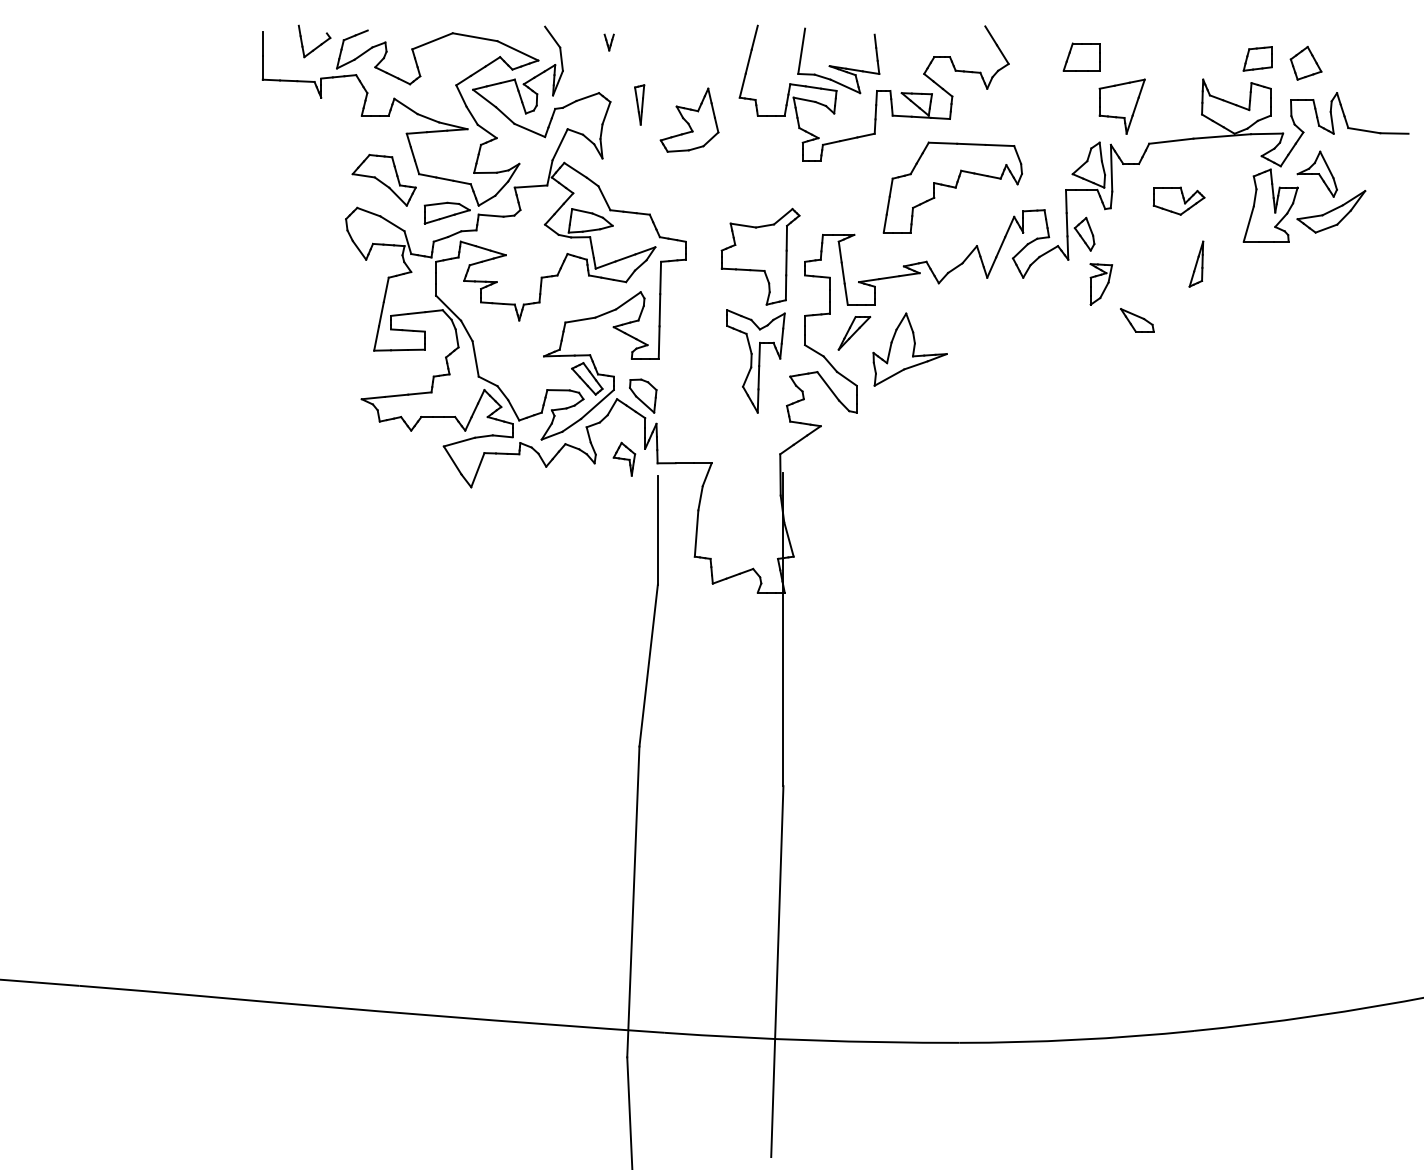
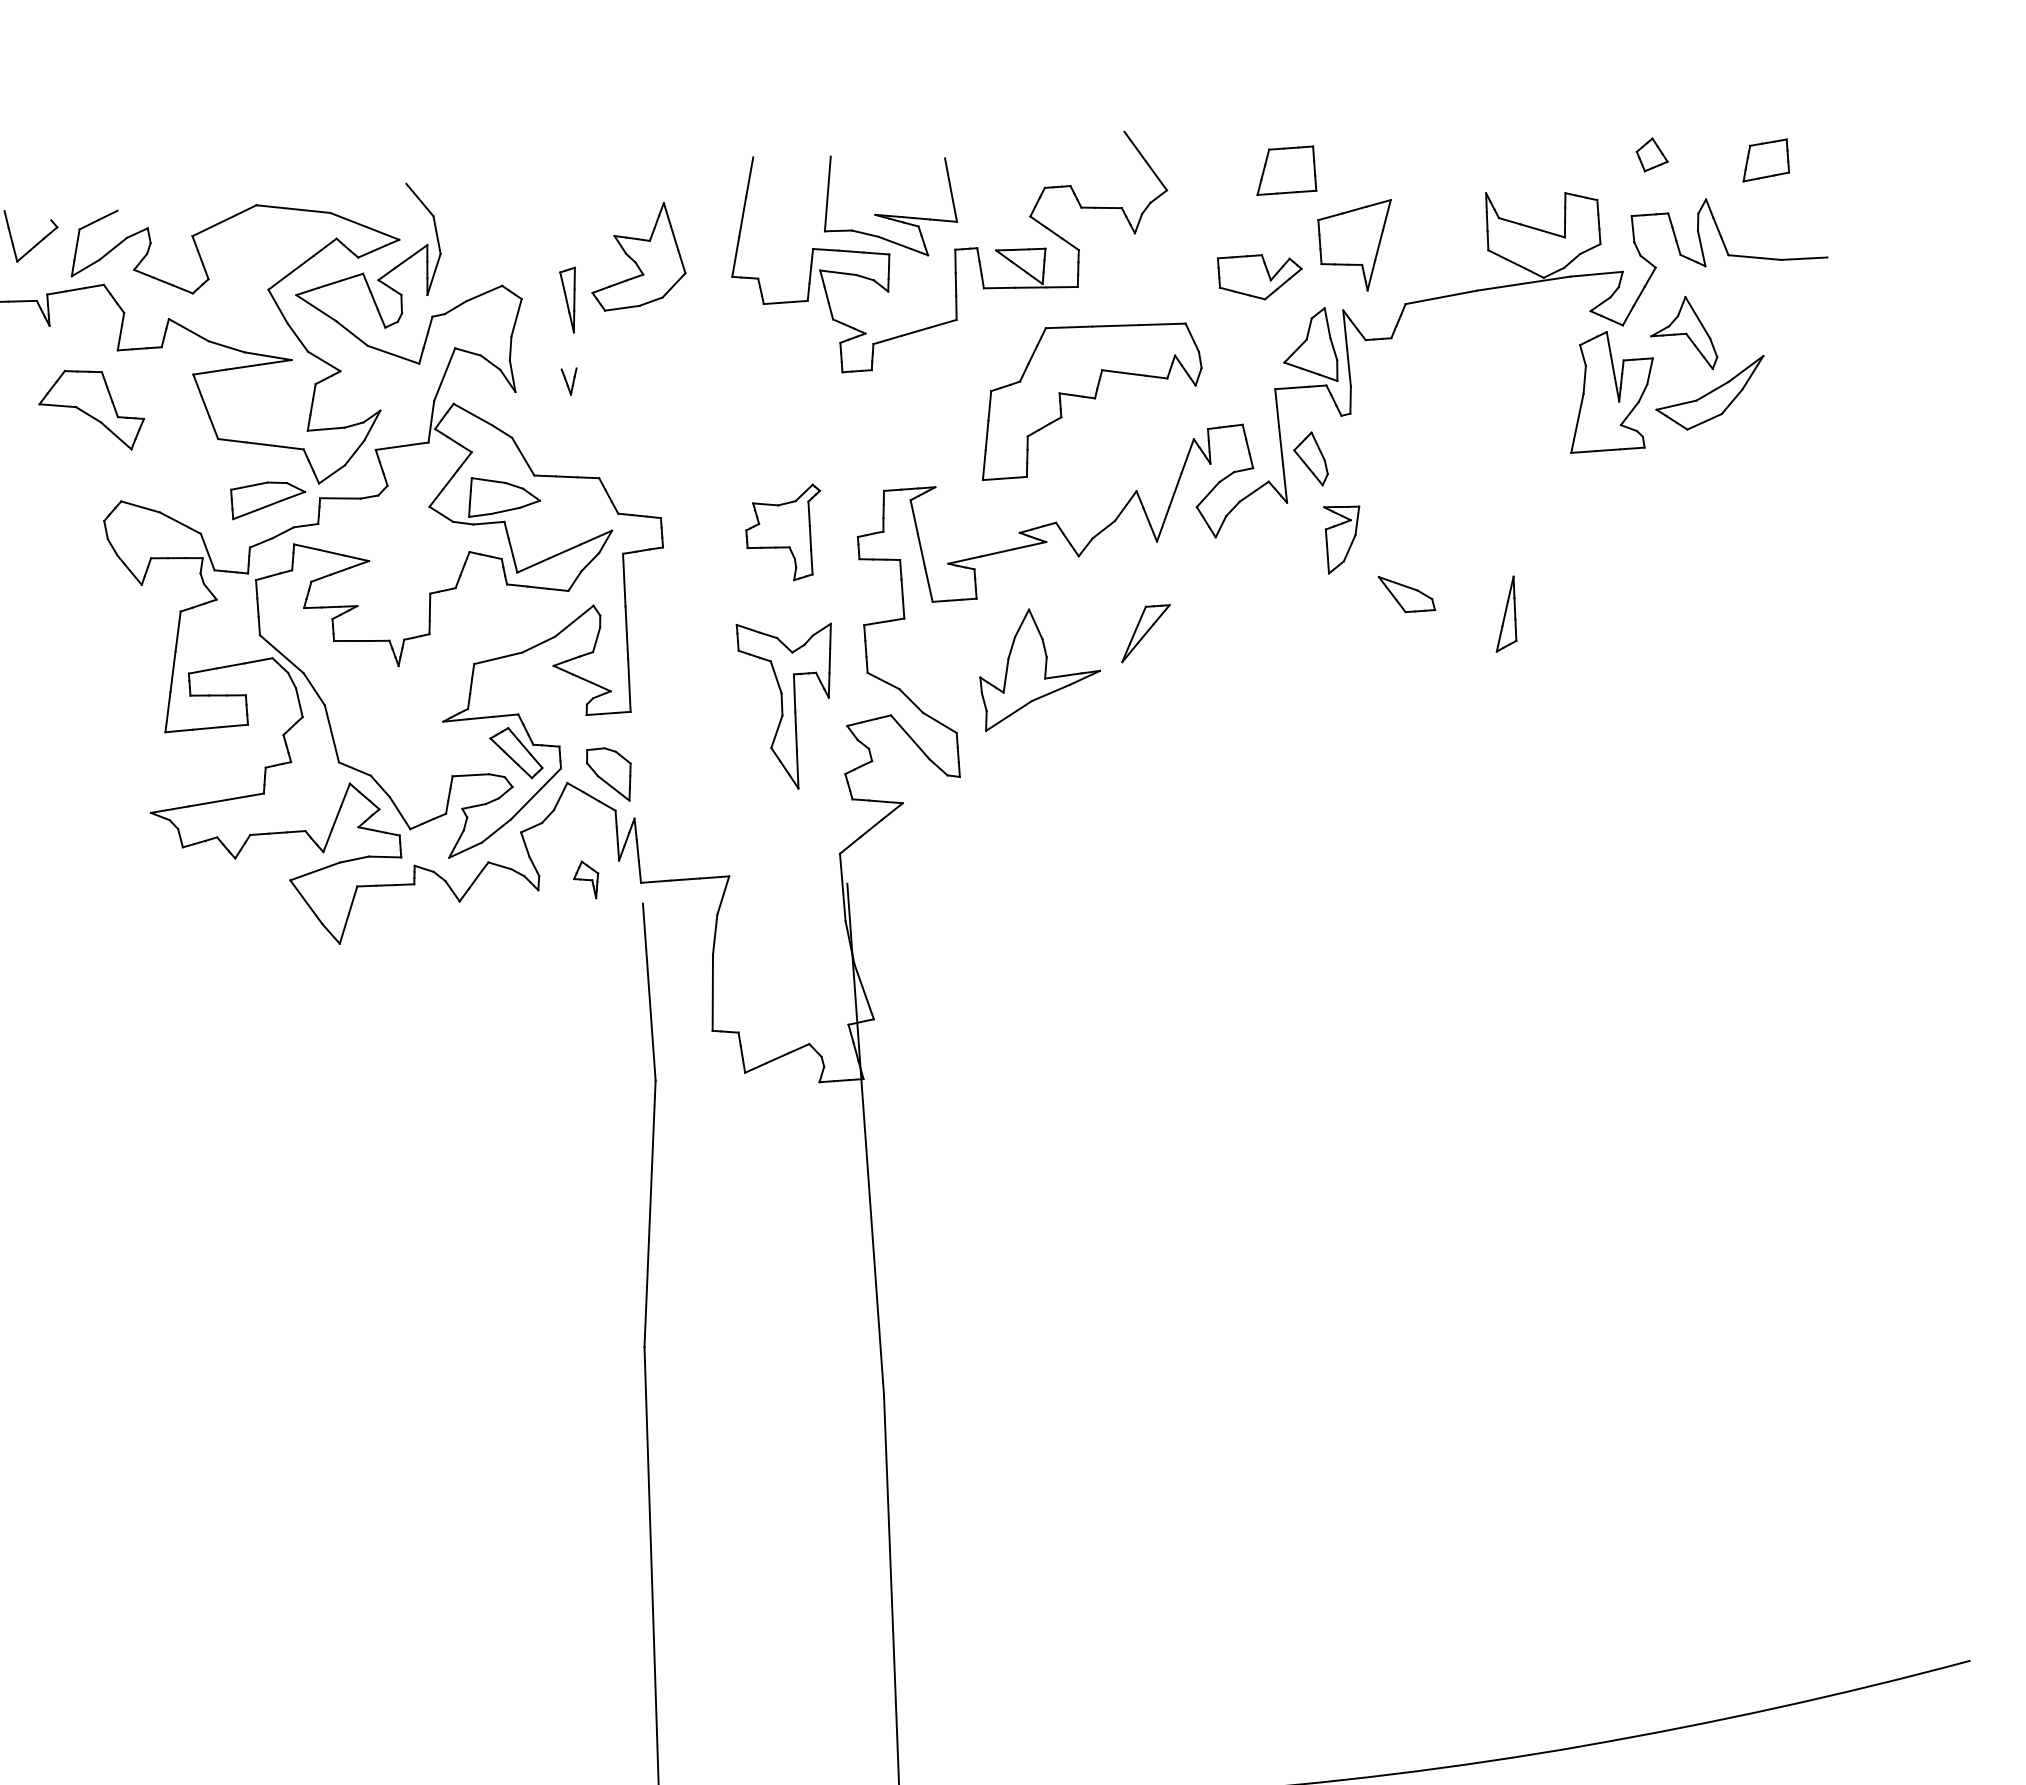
part: (608, 42) -> (568, 381), moved
part: (1257, 58) -> (1764, 159), moved
part: (1305, 63) -> (1651, 154), size x0.6
part: (689, 119) -> (636, 255), moved
part: (383, 179) -> (90, 409), moved
part: (1178, 200) -> (1259, 276), moved
part: (760, 256) -> (784, 533), size x0.6
part: (1196, 263) -> (1505, 612), moved
part: (854, 333) -> (1146, 633), moved
part: (624, 458) -> (586, 878), size x0.7

